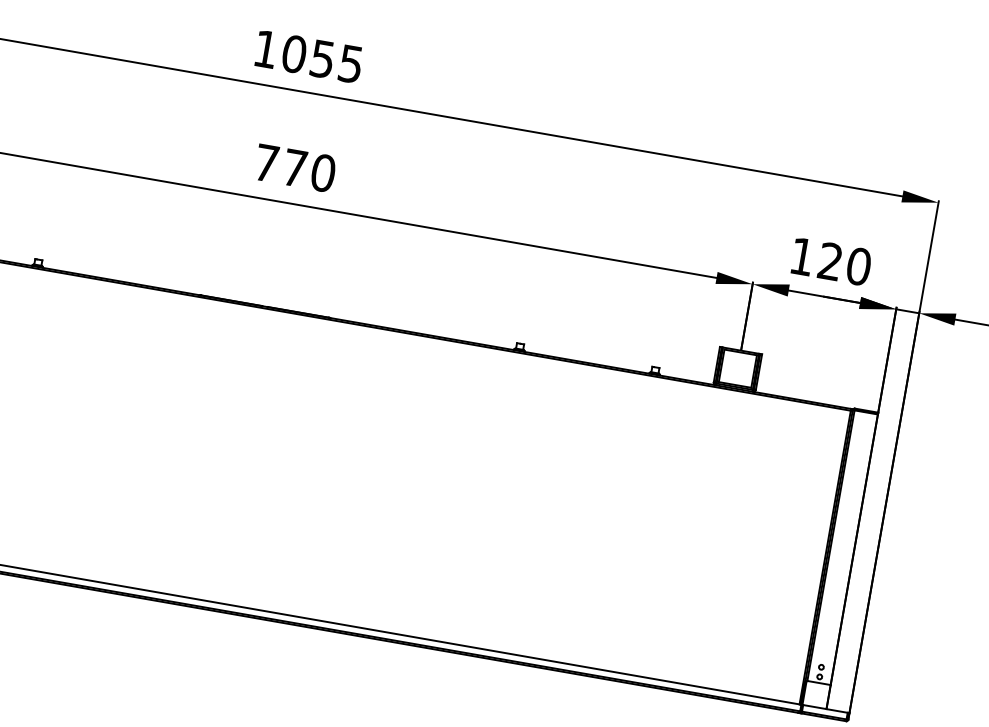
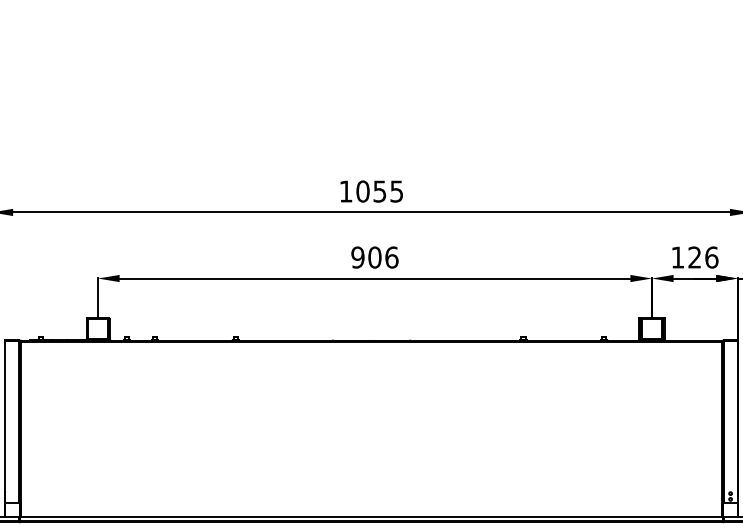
text: (294, 167) -> (374, 257), 770 -> 906
text: (858, 266) -> (711, 257), 120 -> 126

